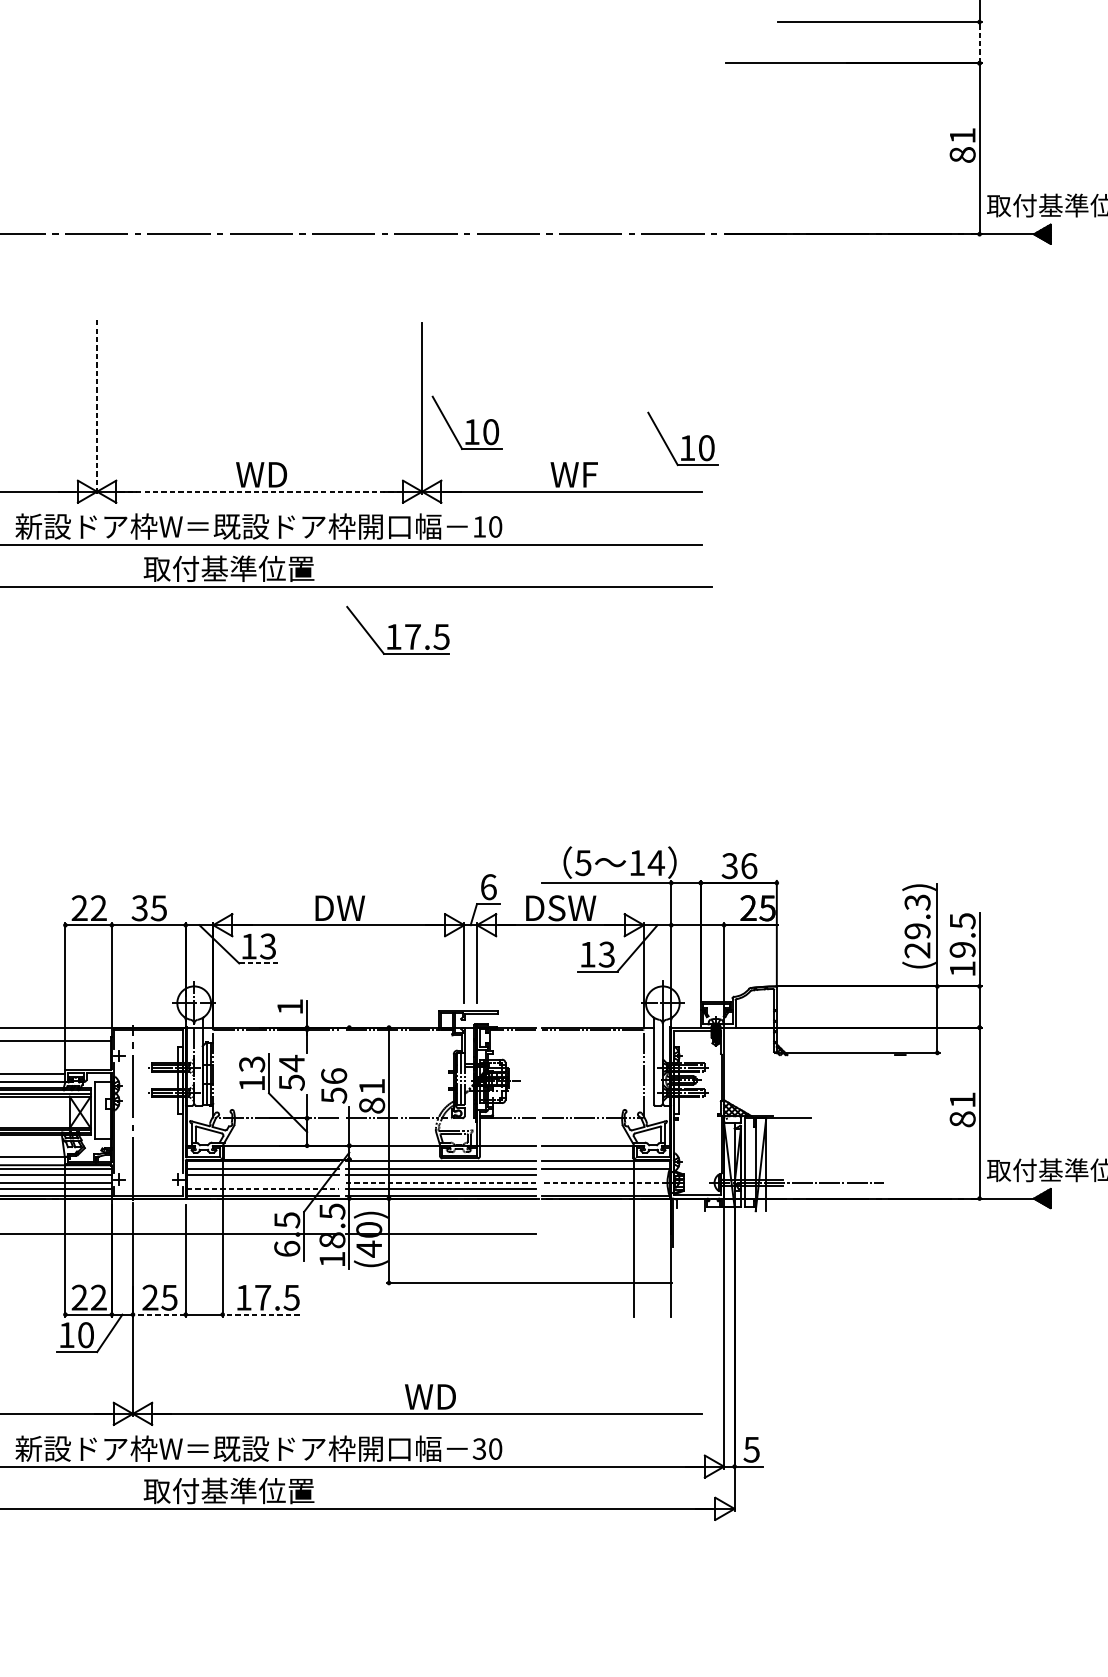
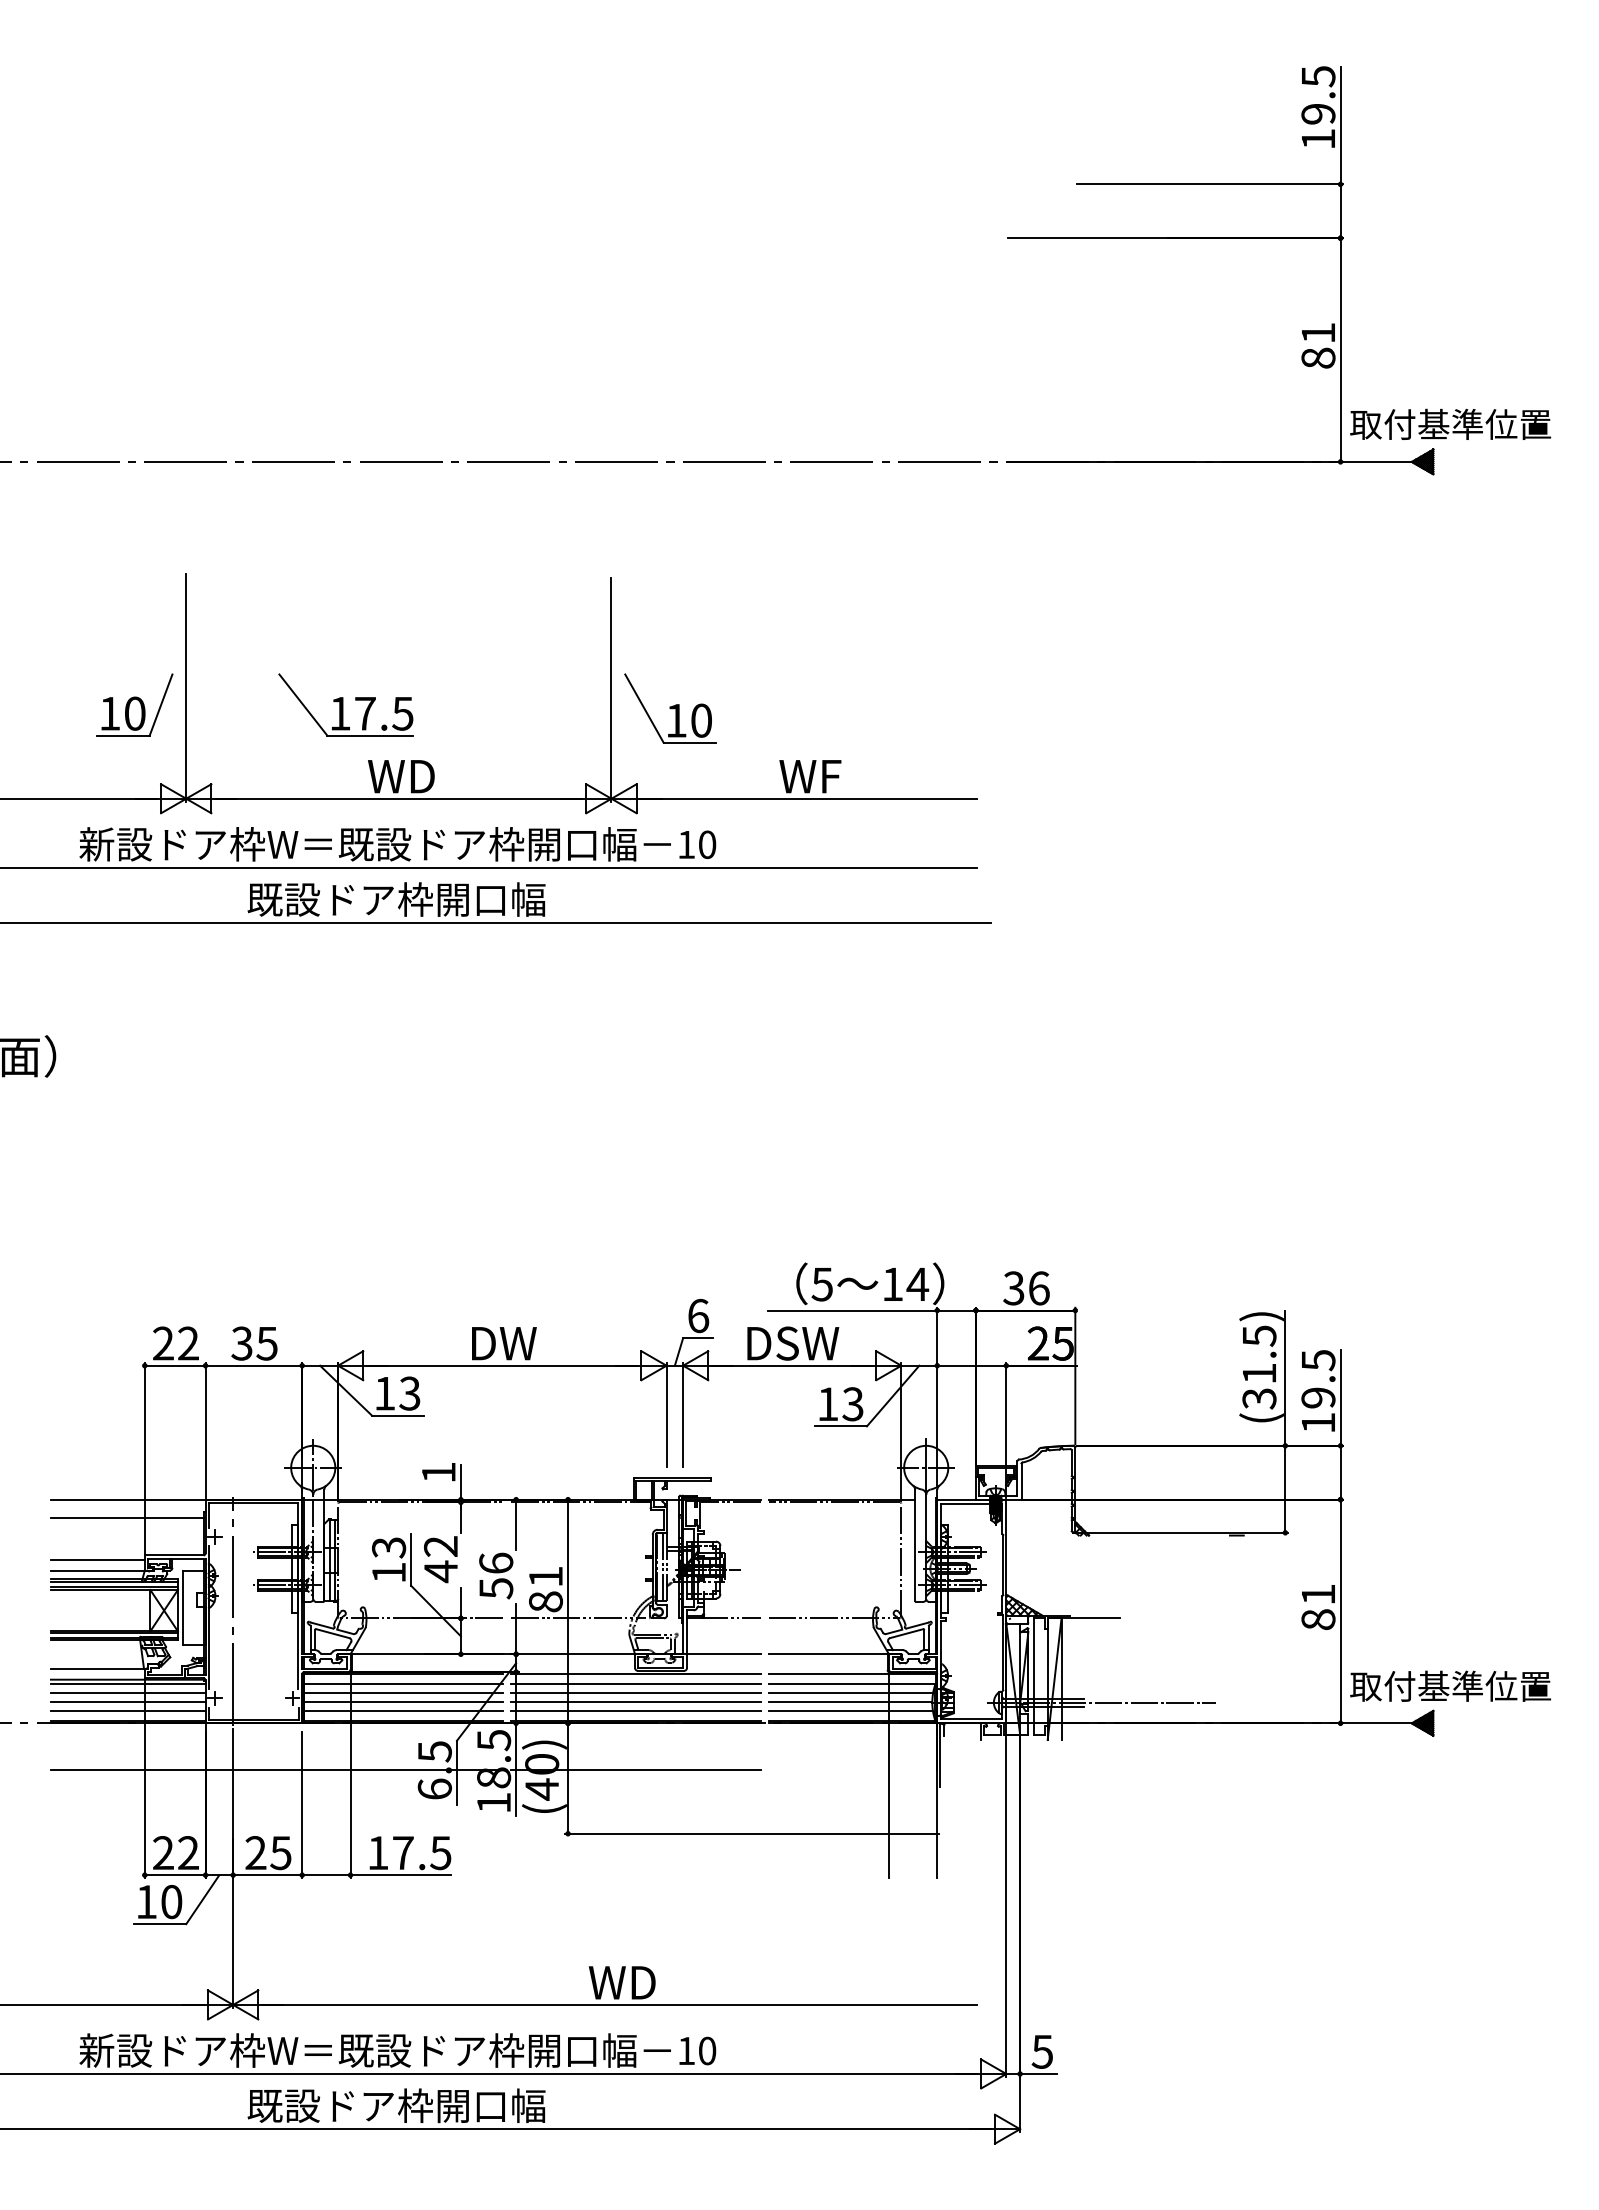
line: (979, 42) -> (1340, 211), dashed -> solid
line: (97, 406) -> (186, 687), dashed -> solid
part: (57, 419) -> (134, 704), added
part: (682, 438) -> (952, 729), removed
line: (259, 491) -> (398, 798), dashed -> solid
text: (257, 568) -> (396, 899), 取付基準位置 -> 既設ドア枠開口幅
part: (397, 629) -> (345, 704), moved
text: (917, 926) -> (1259, 1367), (29.3) -> (31.5)
line: (258, 963) -> (397, 1415), dashed -> solid
line: (349, 1046) -> (516, 1524), added
text: (291, 1073) -> (440, 1559), 54 -> 42
line: (604, 1175) -> (850, 1692), added
line: (263, 1182) -> (403, 1702), added
line: (440, 1182) -> (635, 1702), dashed -> solid
line: (604, 1182) -> (850, 1702), dashed -> solid
line: (263, 1188) -> (403, 1710), dashed -> solid
line: (604, 1188) -> (850, 1710), added
line: (159, 1314) -> (267, 1875), dashed -> solid
line: (260, 1314) -> (400, 1875), dashed -> solid
text: (478, 1448) -> (685, 2050), 30 -> 10
text: (257, 1490) -> (396, 2105), 取付基準位置 -> 既設ドア枠開口幅

